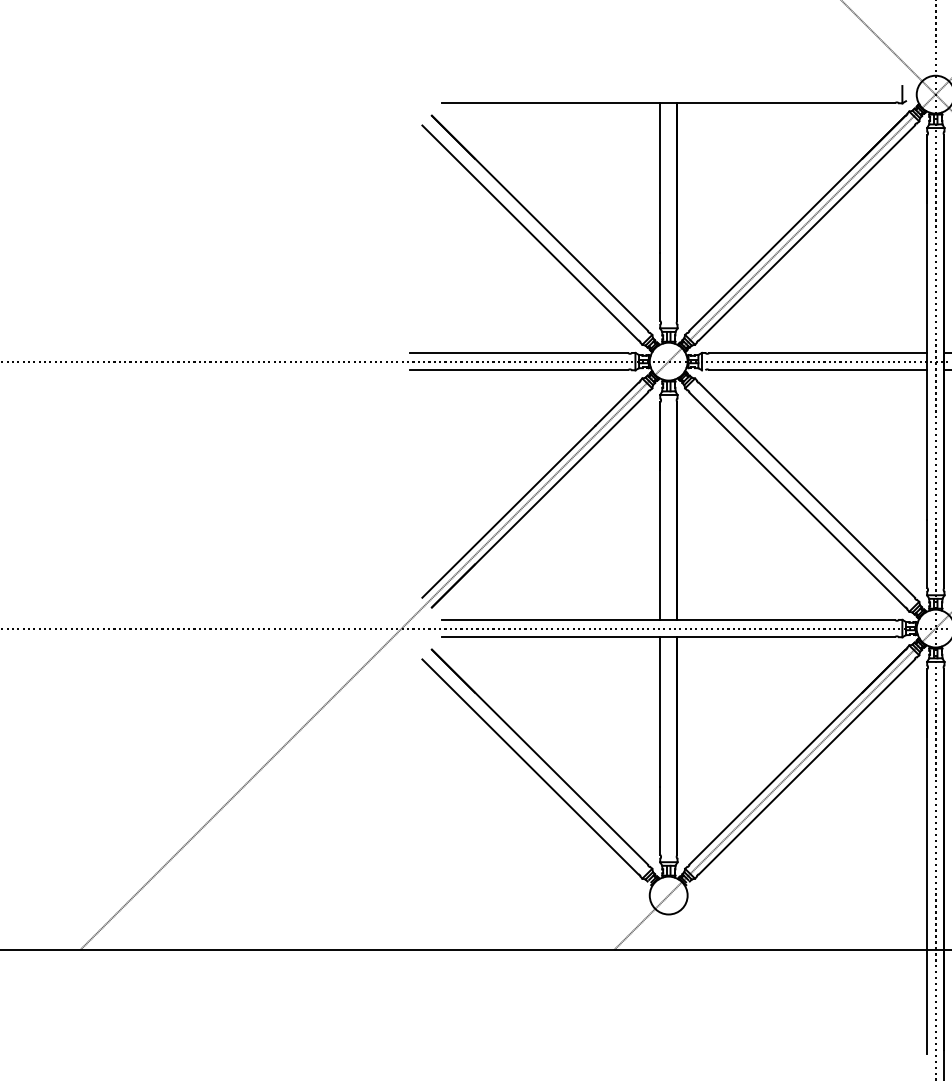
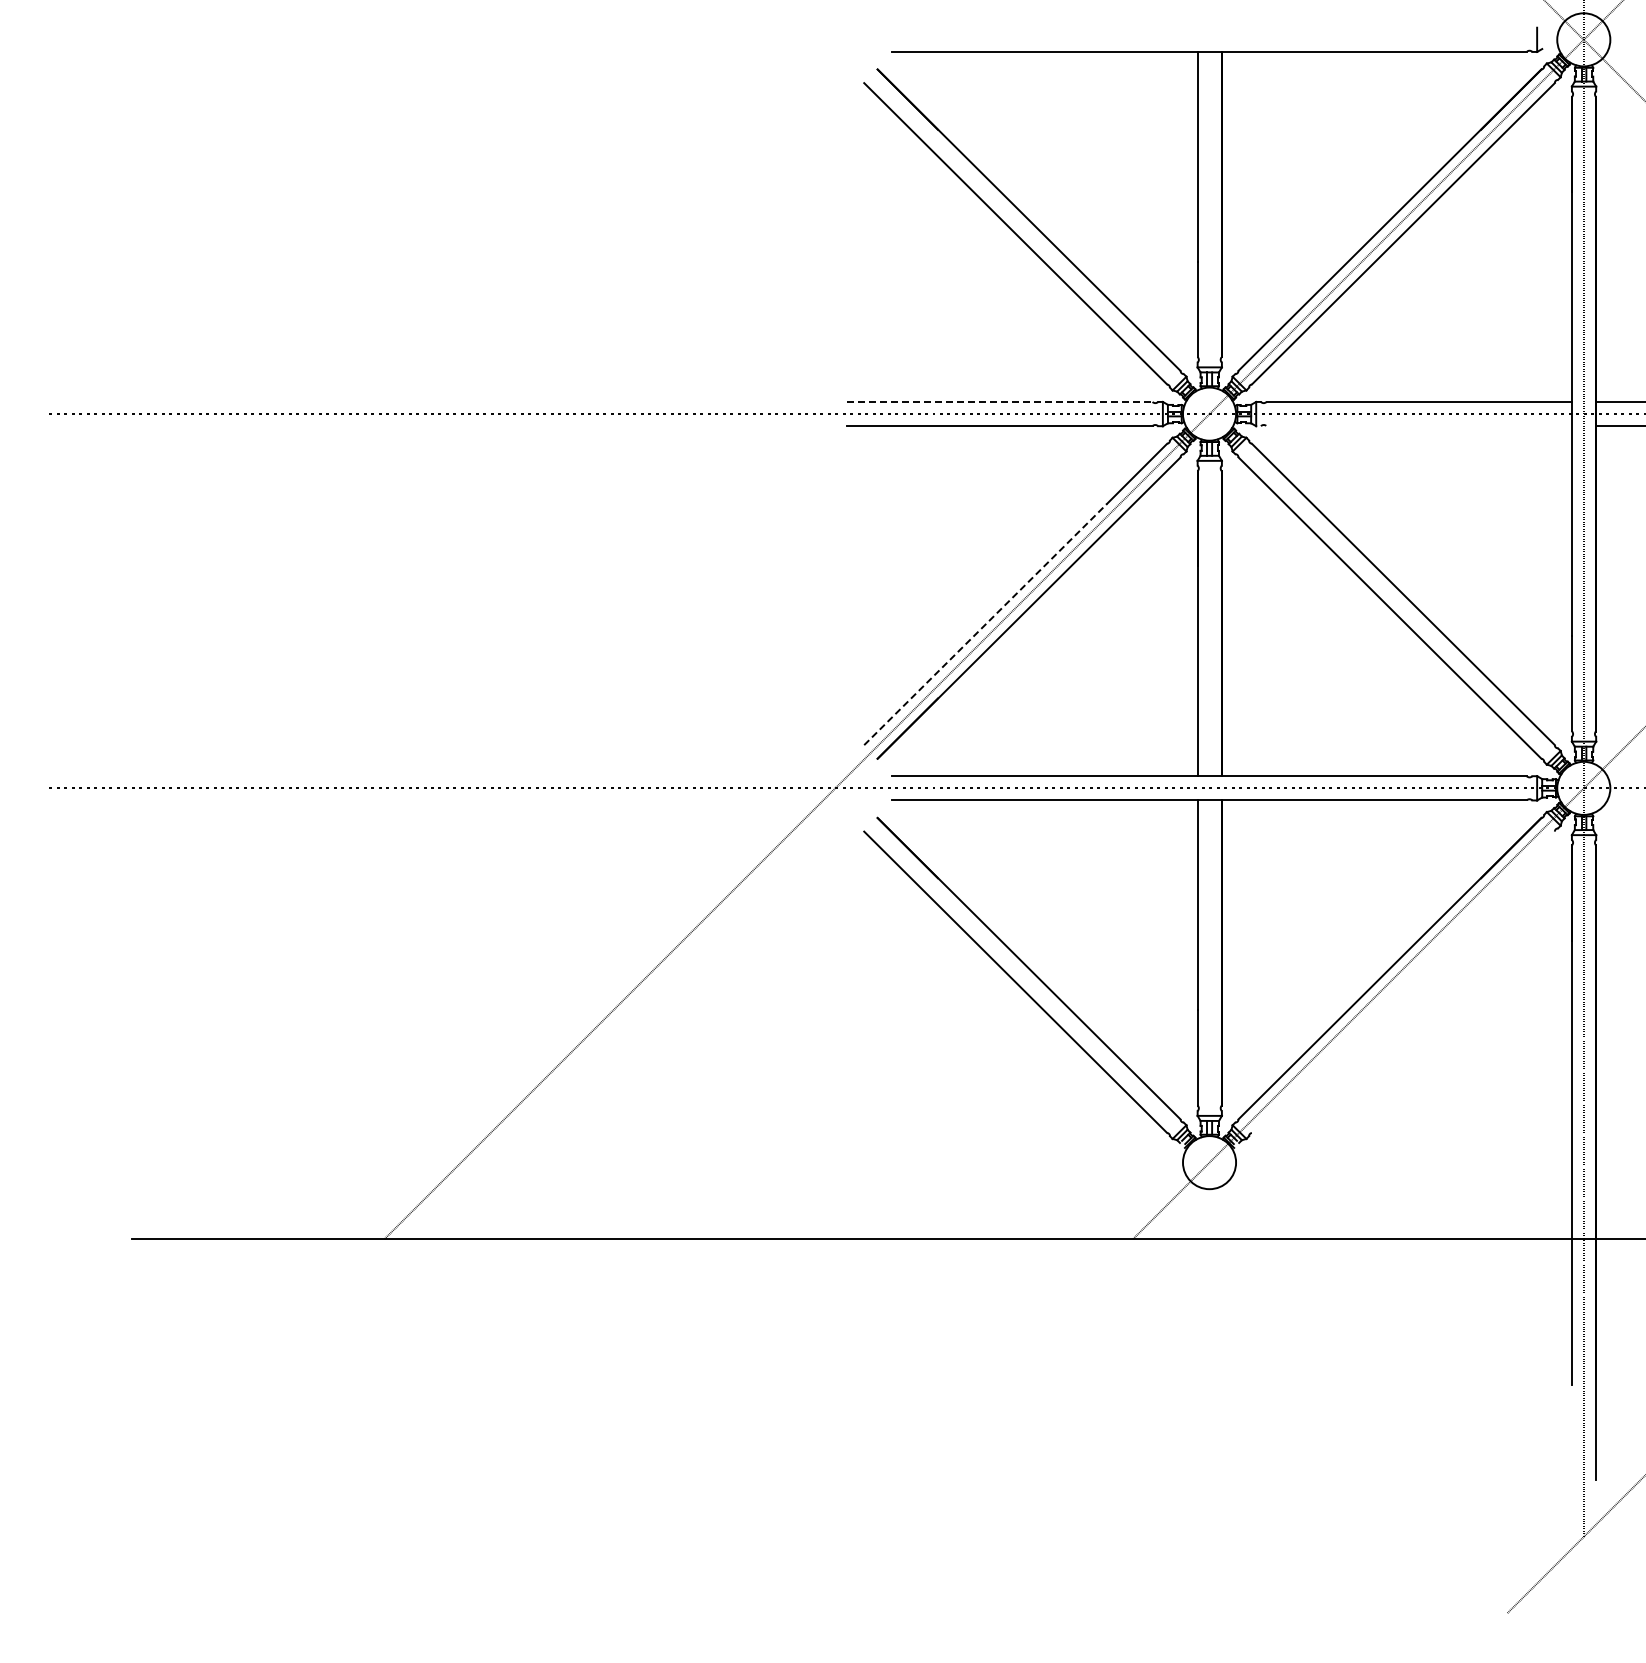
line: (518, 352) -> (999, 401), solid -> dashed
line: (817, 369) -> (1418, 425), removed
line: (508, 511) -> (985, 624), solid -> dashed
line: (806, 767) -> (1402, 982), removed

